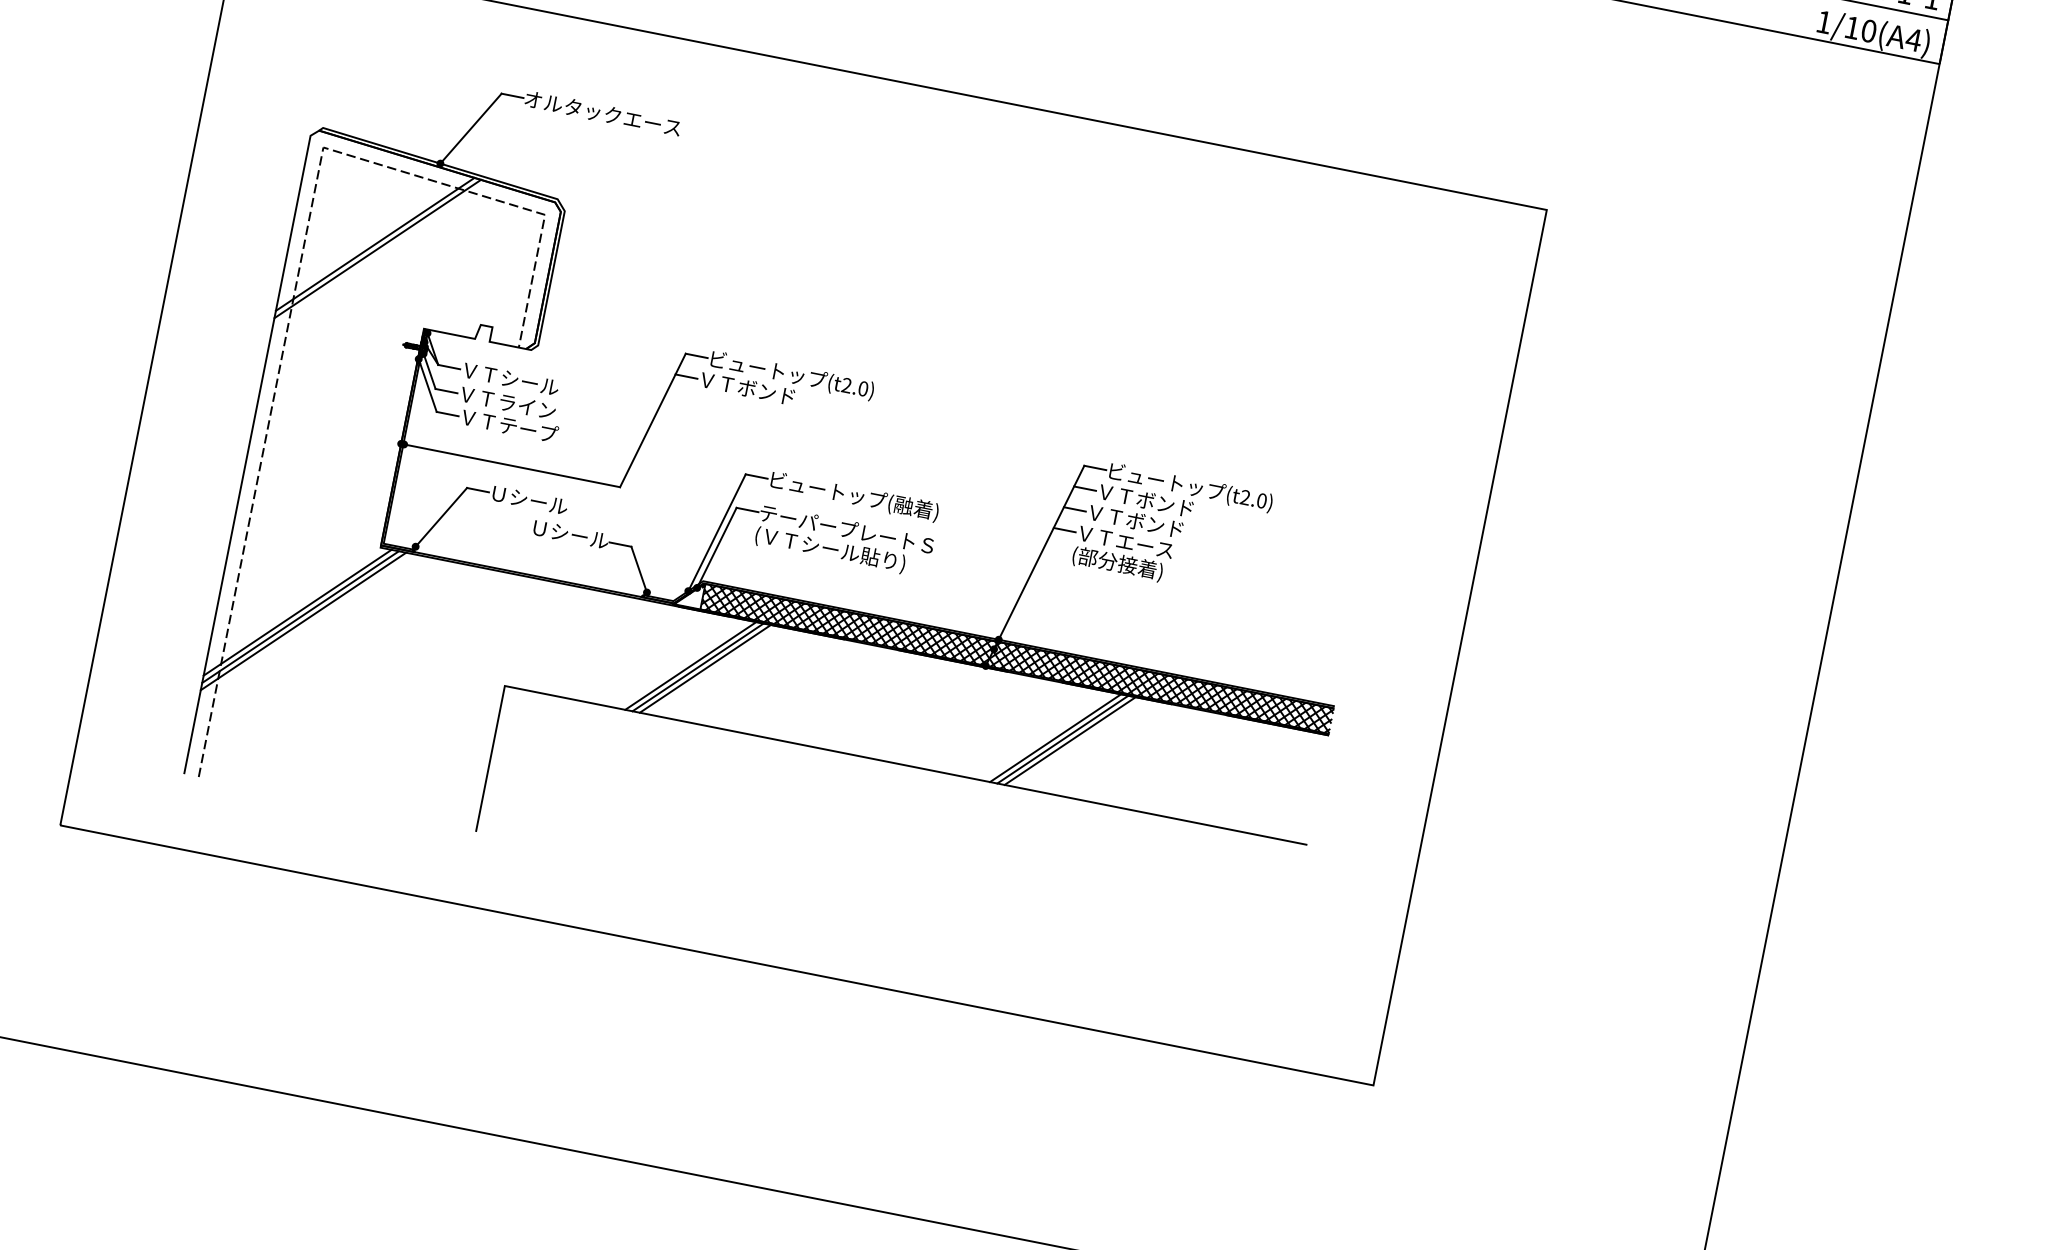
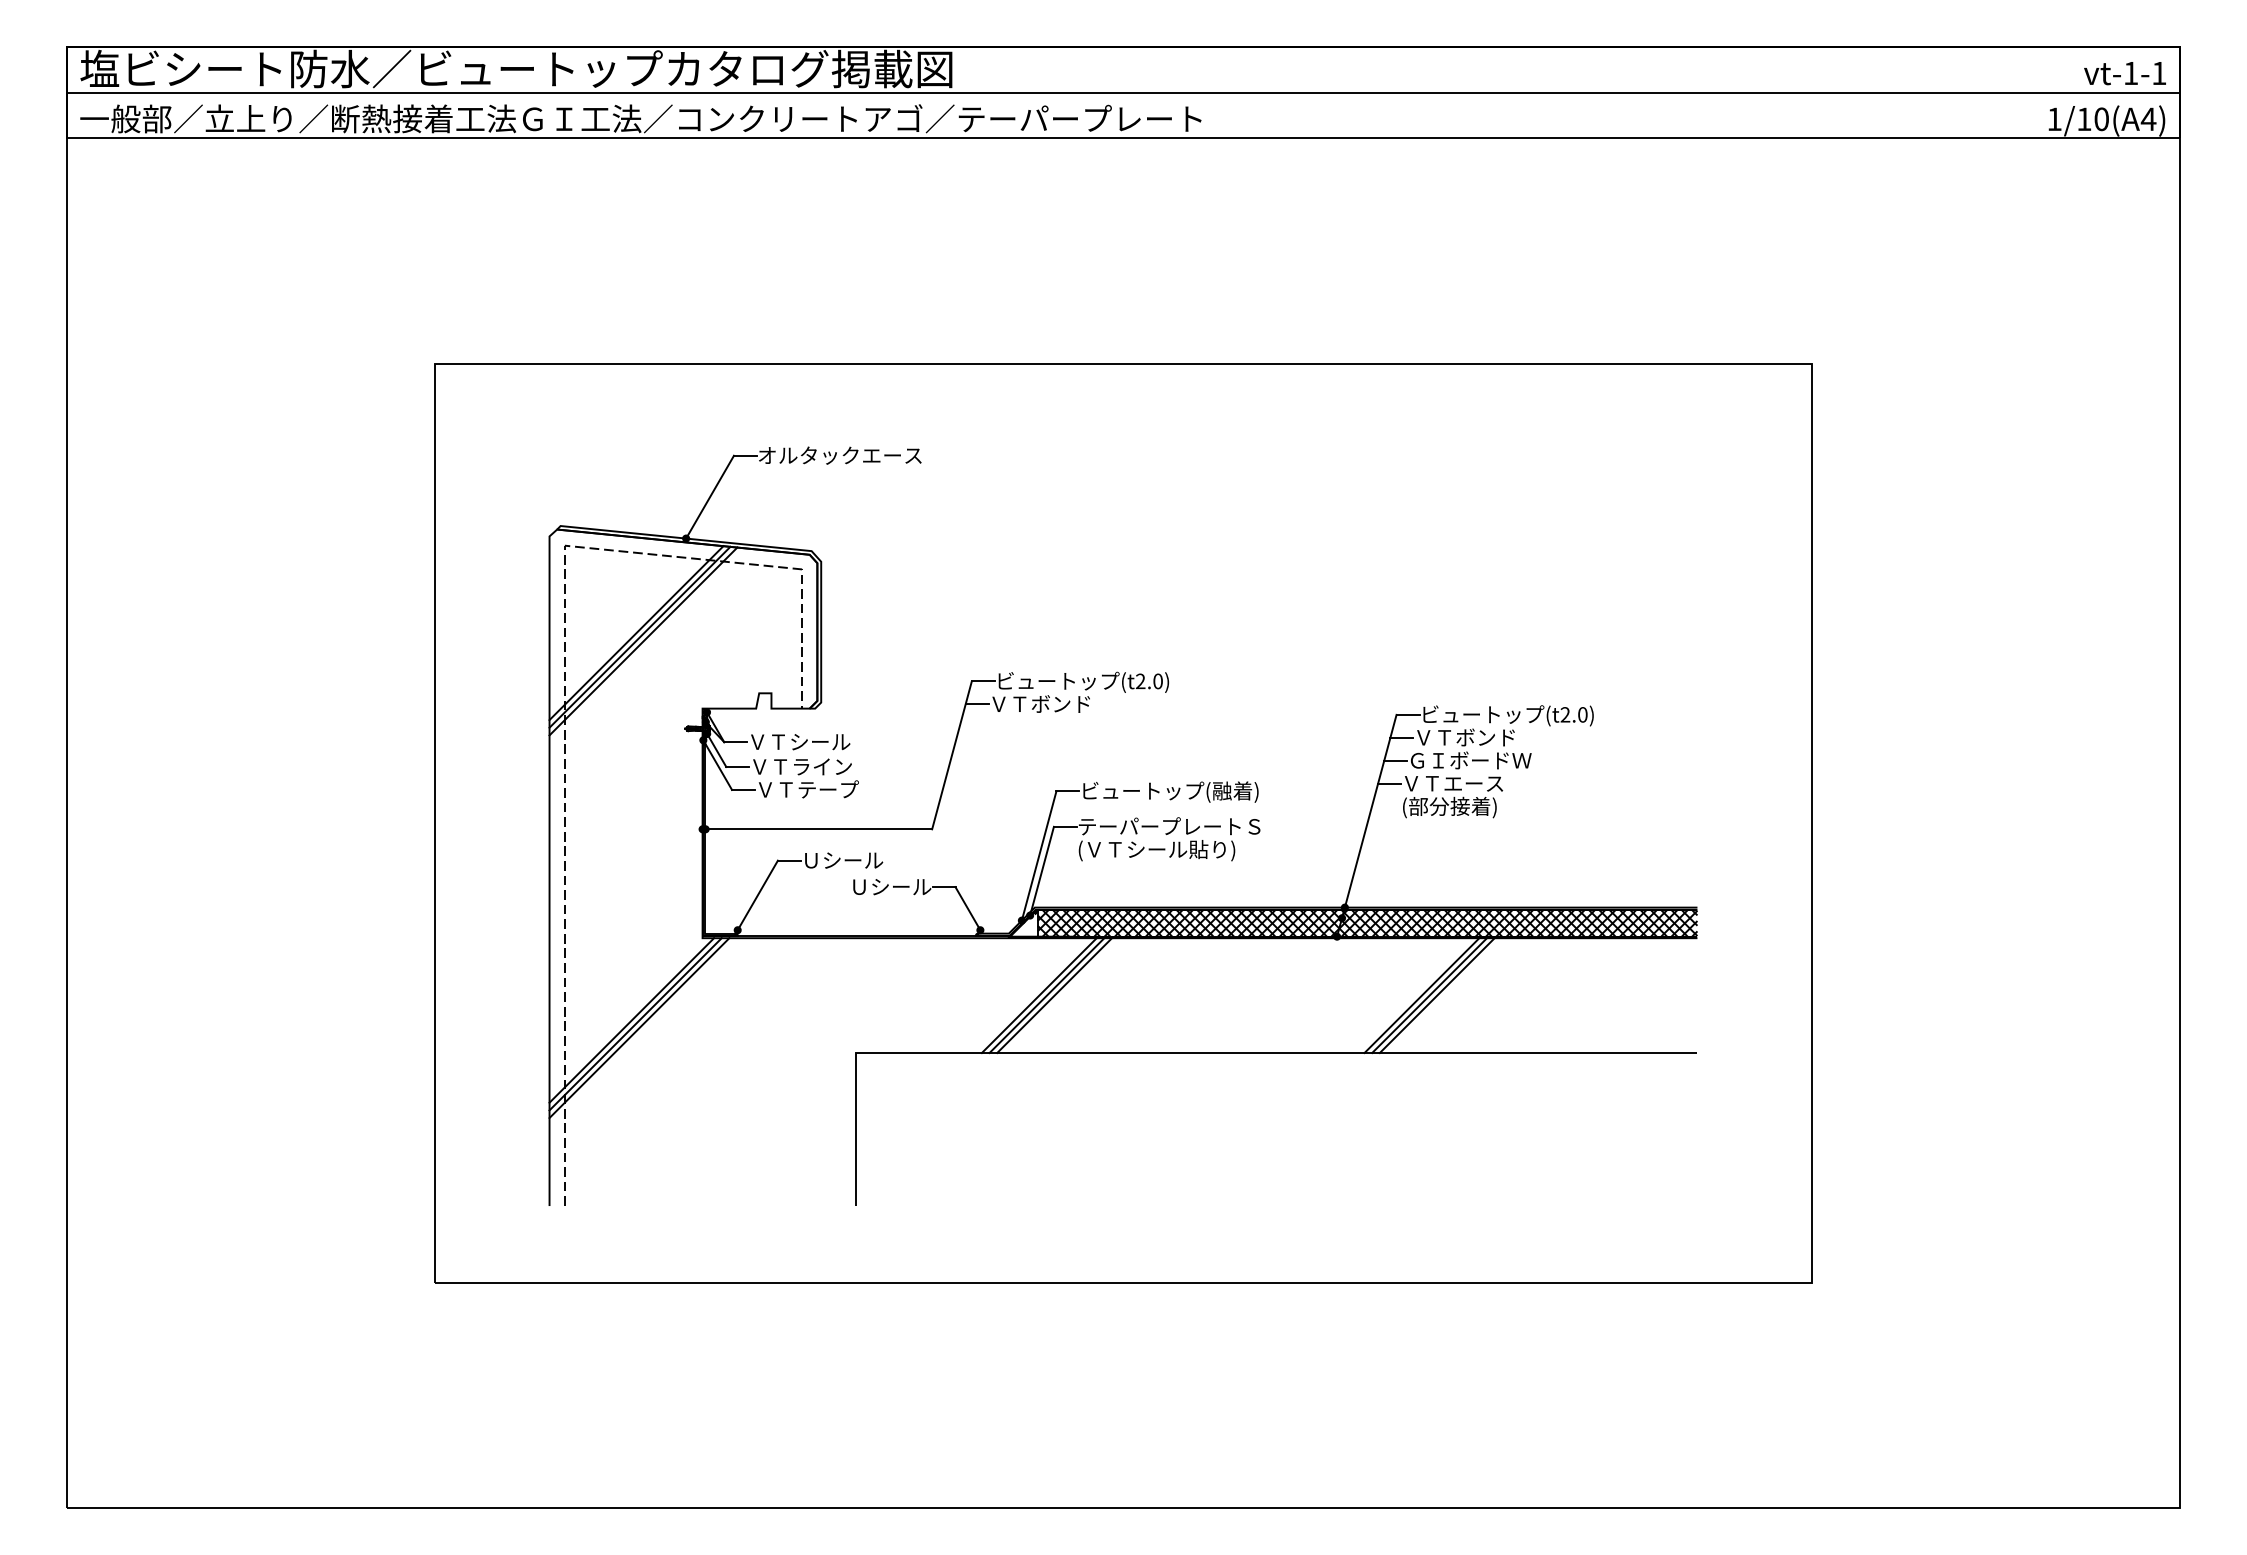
line: (380, 253) -> (643, 641), added
text: (1147, 523) -> (1471, 760), ＶＴボンド -> ＧＩボードＷ

